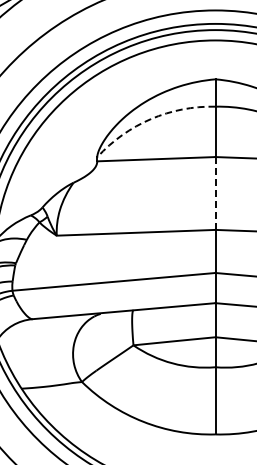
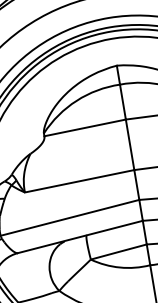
arc: (150, 119) -> (76, 101), dashed -> solid
line: (215, 192) -> (129, 144), dashed -> solid

